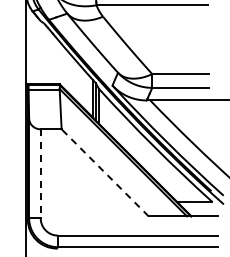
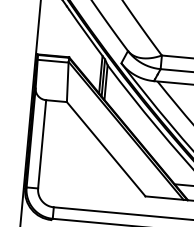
line: (105, 172) -> (106, 148), dashed -> solid
line: (40, 174) -> (41, 145), dashed -> solid

